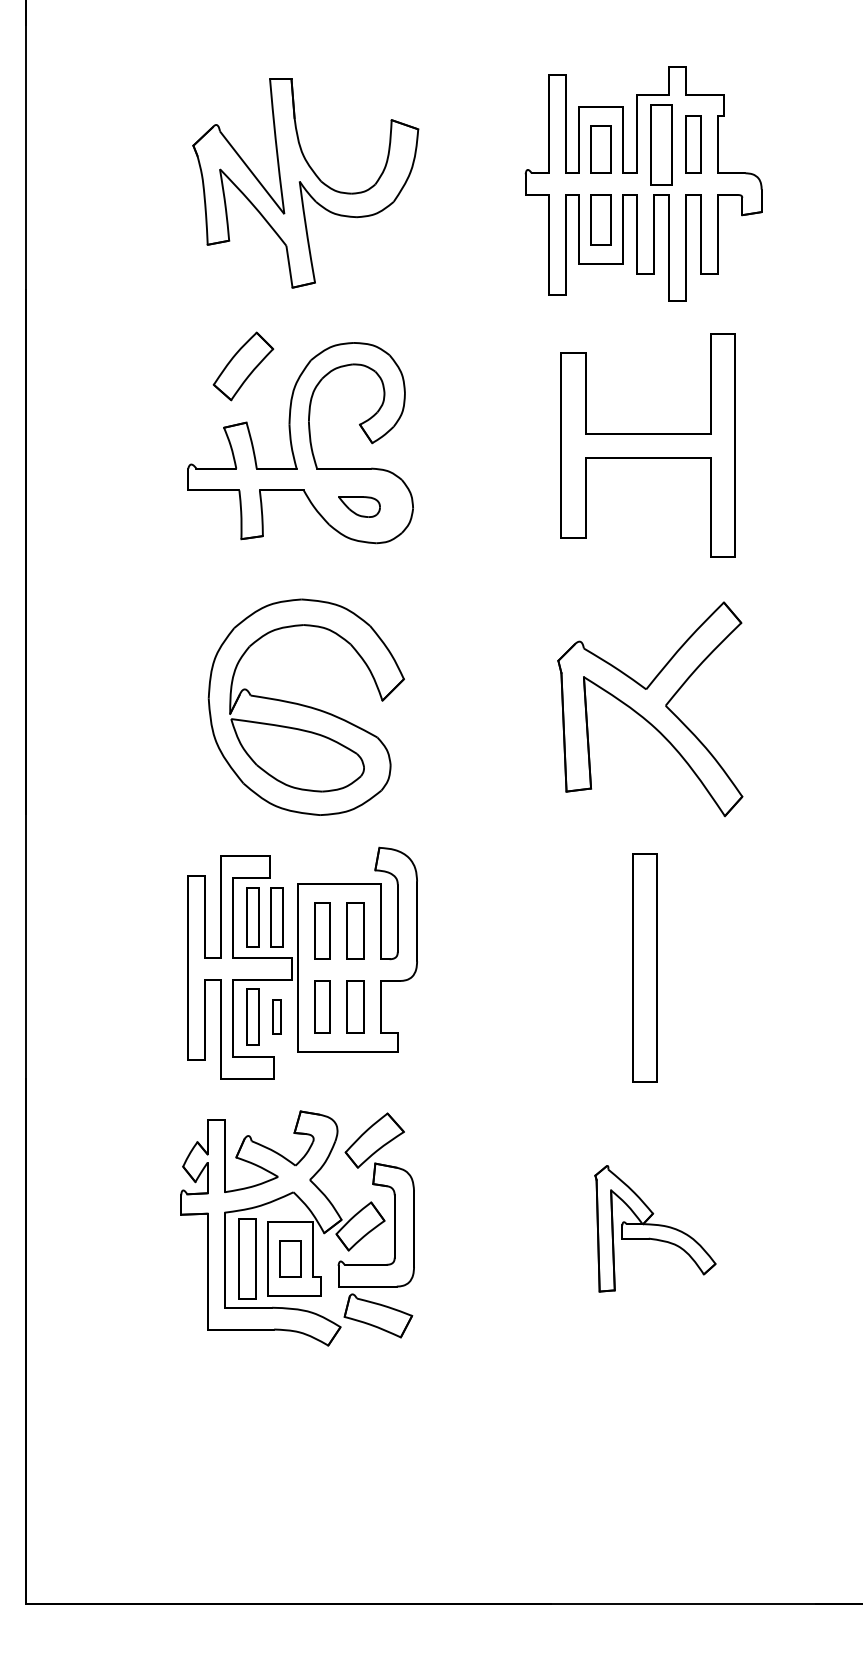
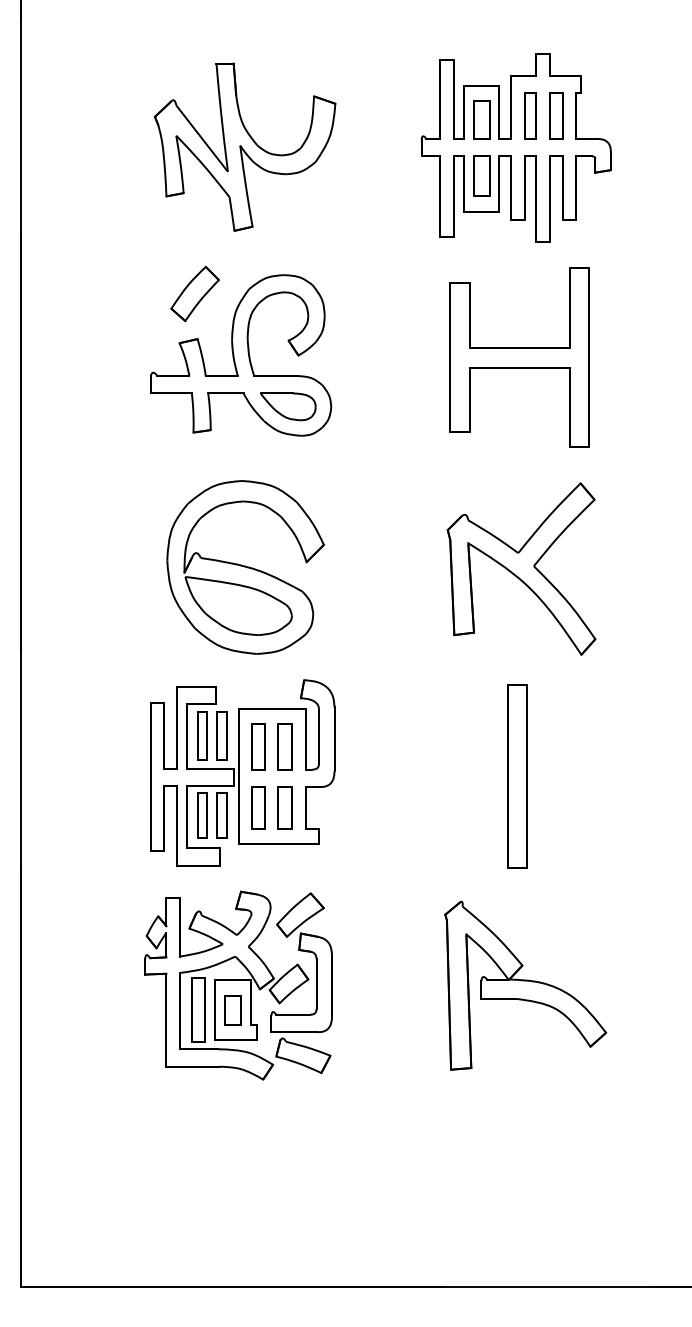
part: (661, 144) -> (530, 115), size x0.71
part: (359, 506) -> (288, 406), size x1.67
part: (276, 1016) -> (221, 815), size x1.67
part: (655, 1228) -> (525, 985), size x1.67

